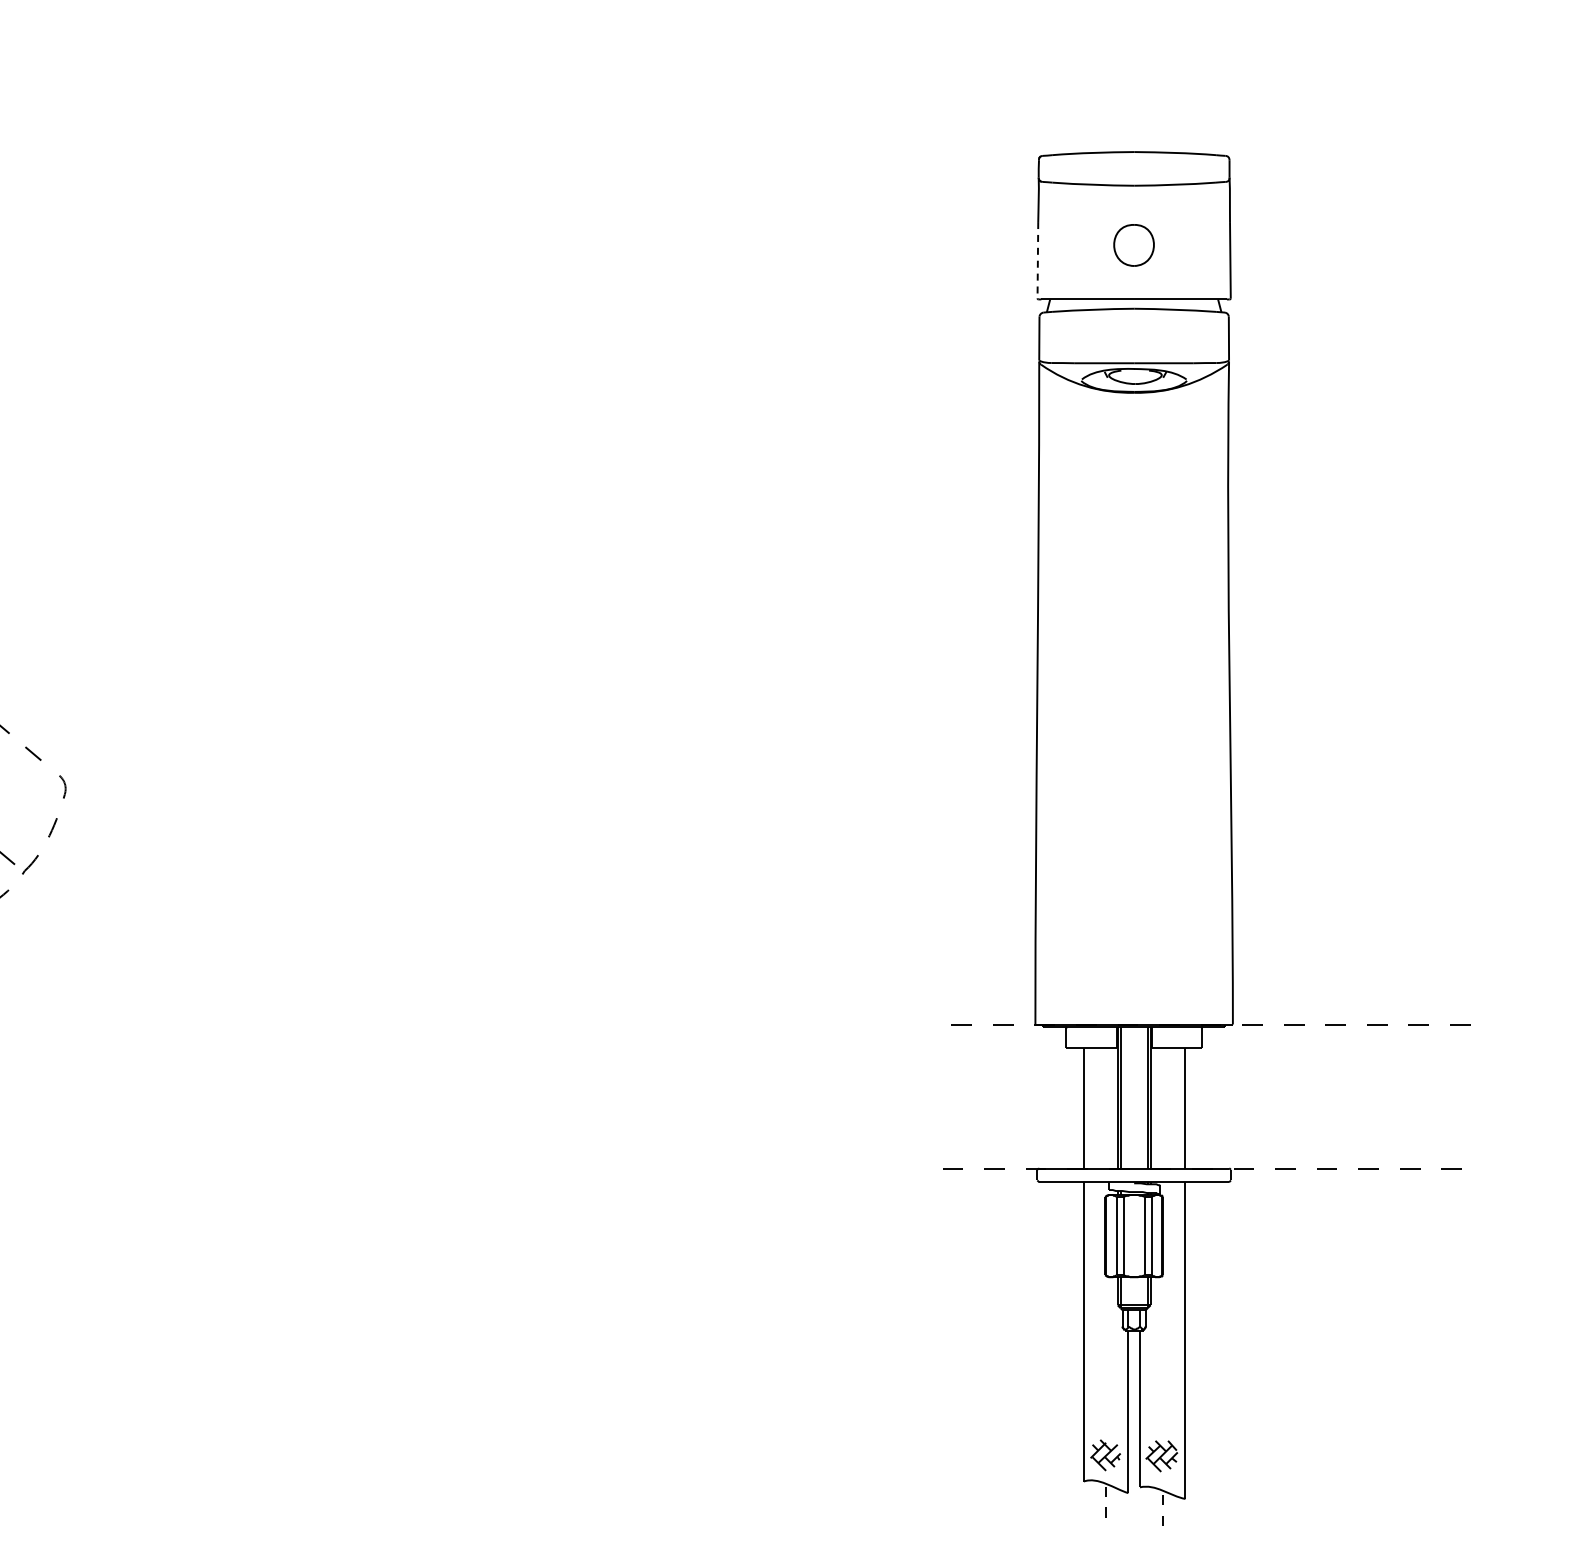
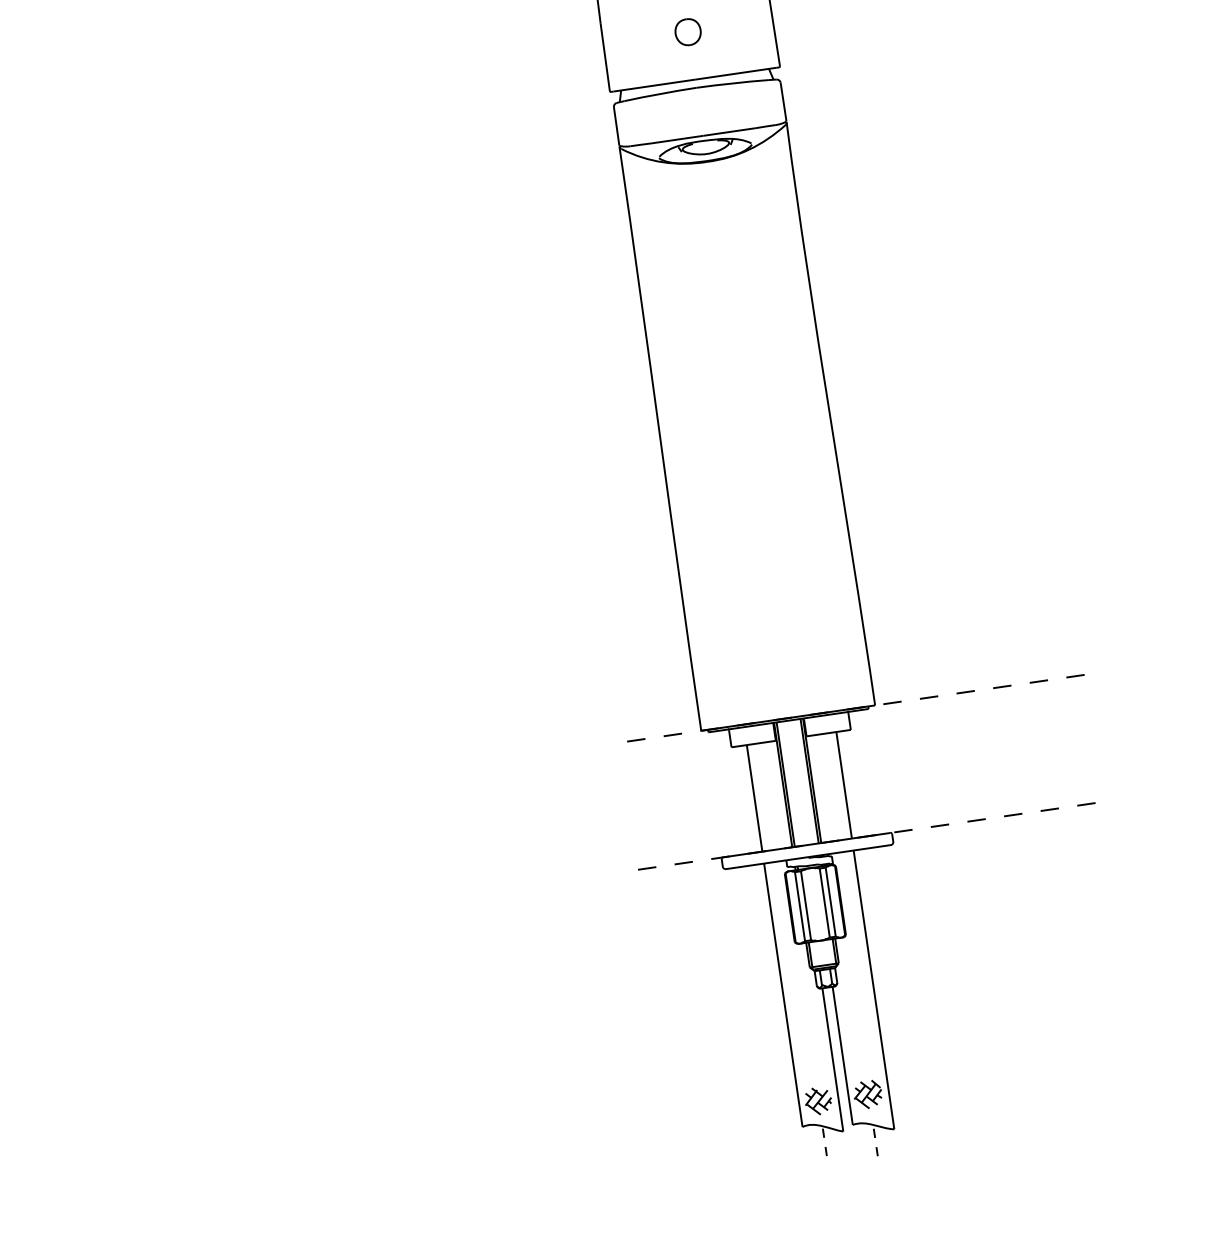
part: (1134, 245) -> (688, 32), size x0.71
line: (1037, 260) -> (604, 57), dashed -> solid

